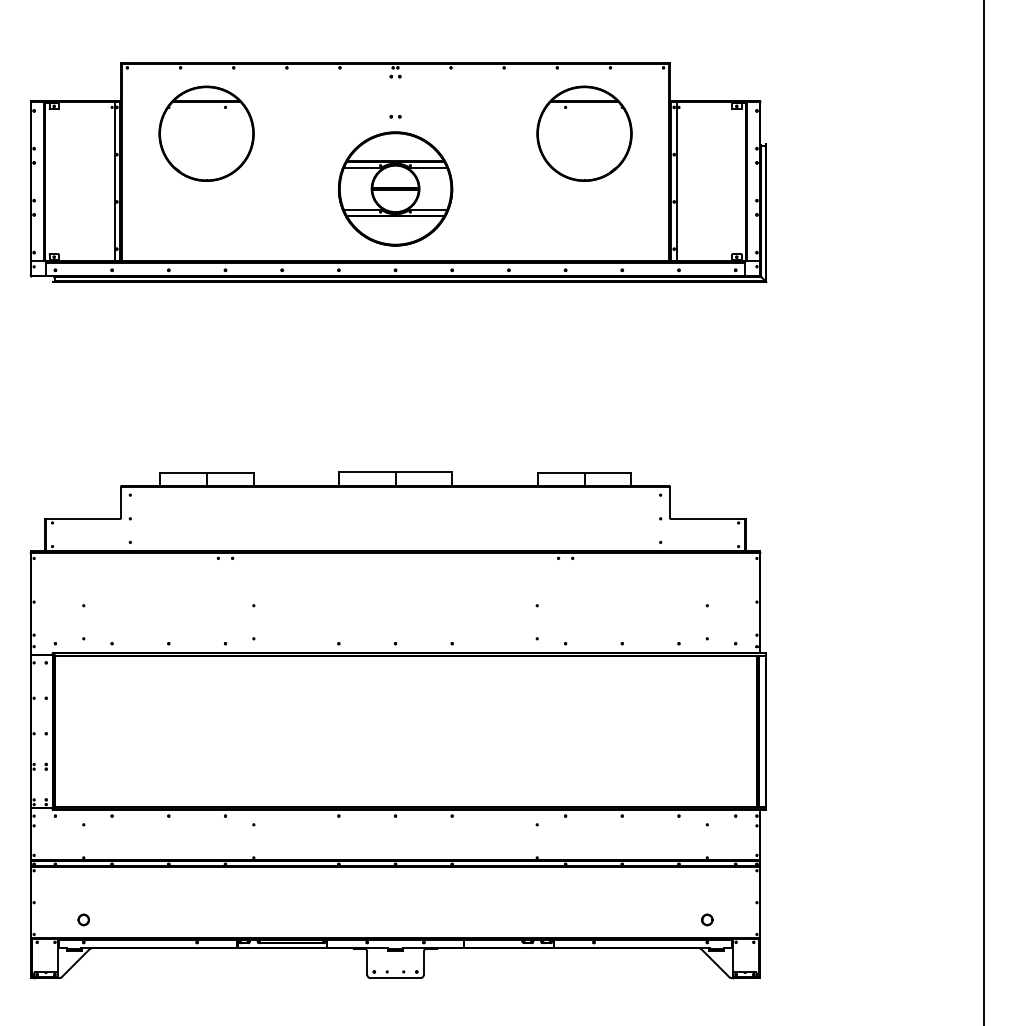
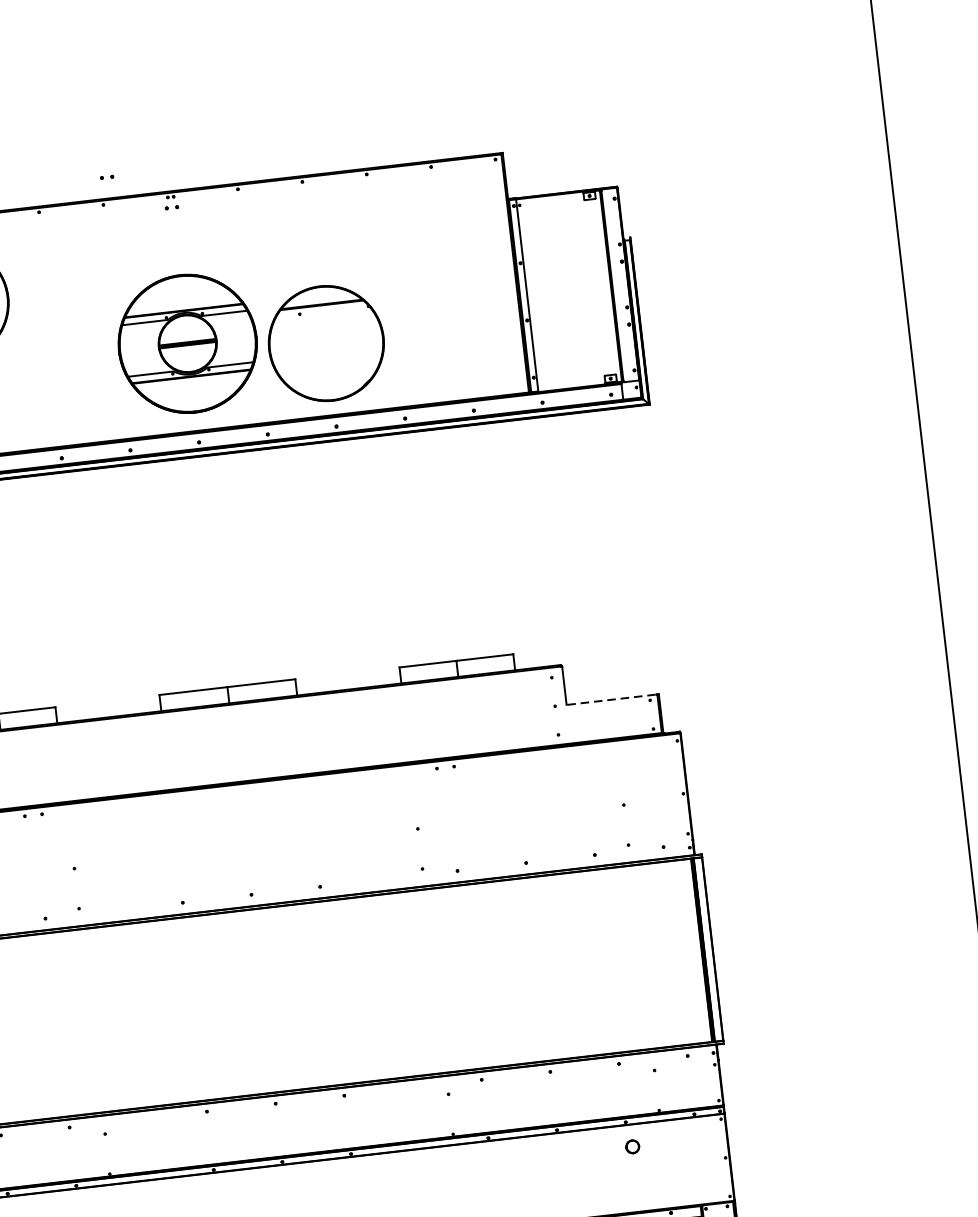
part: (395, 116) -> (106, 177), moved
part: (584, 133) -> (326, 343), moved
line: (707, 518) -> (611, 699), solid -> dashed
part: (707, 919) -> (632, 1146), moved

